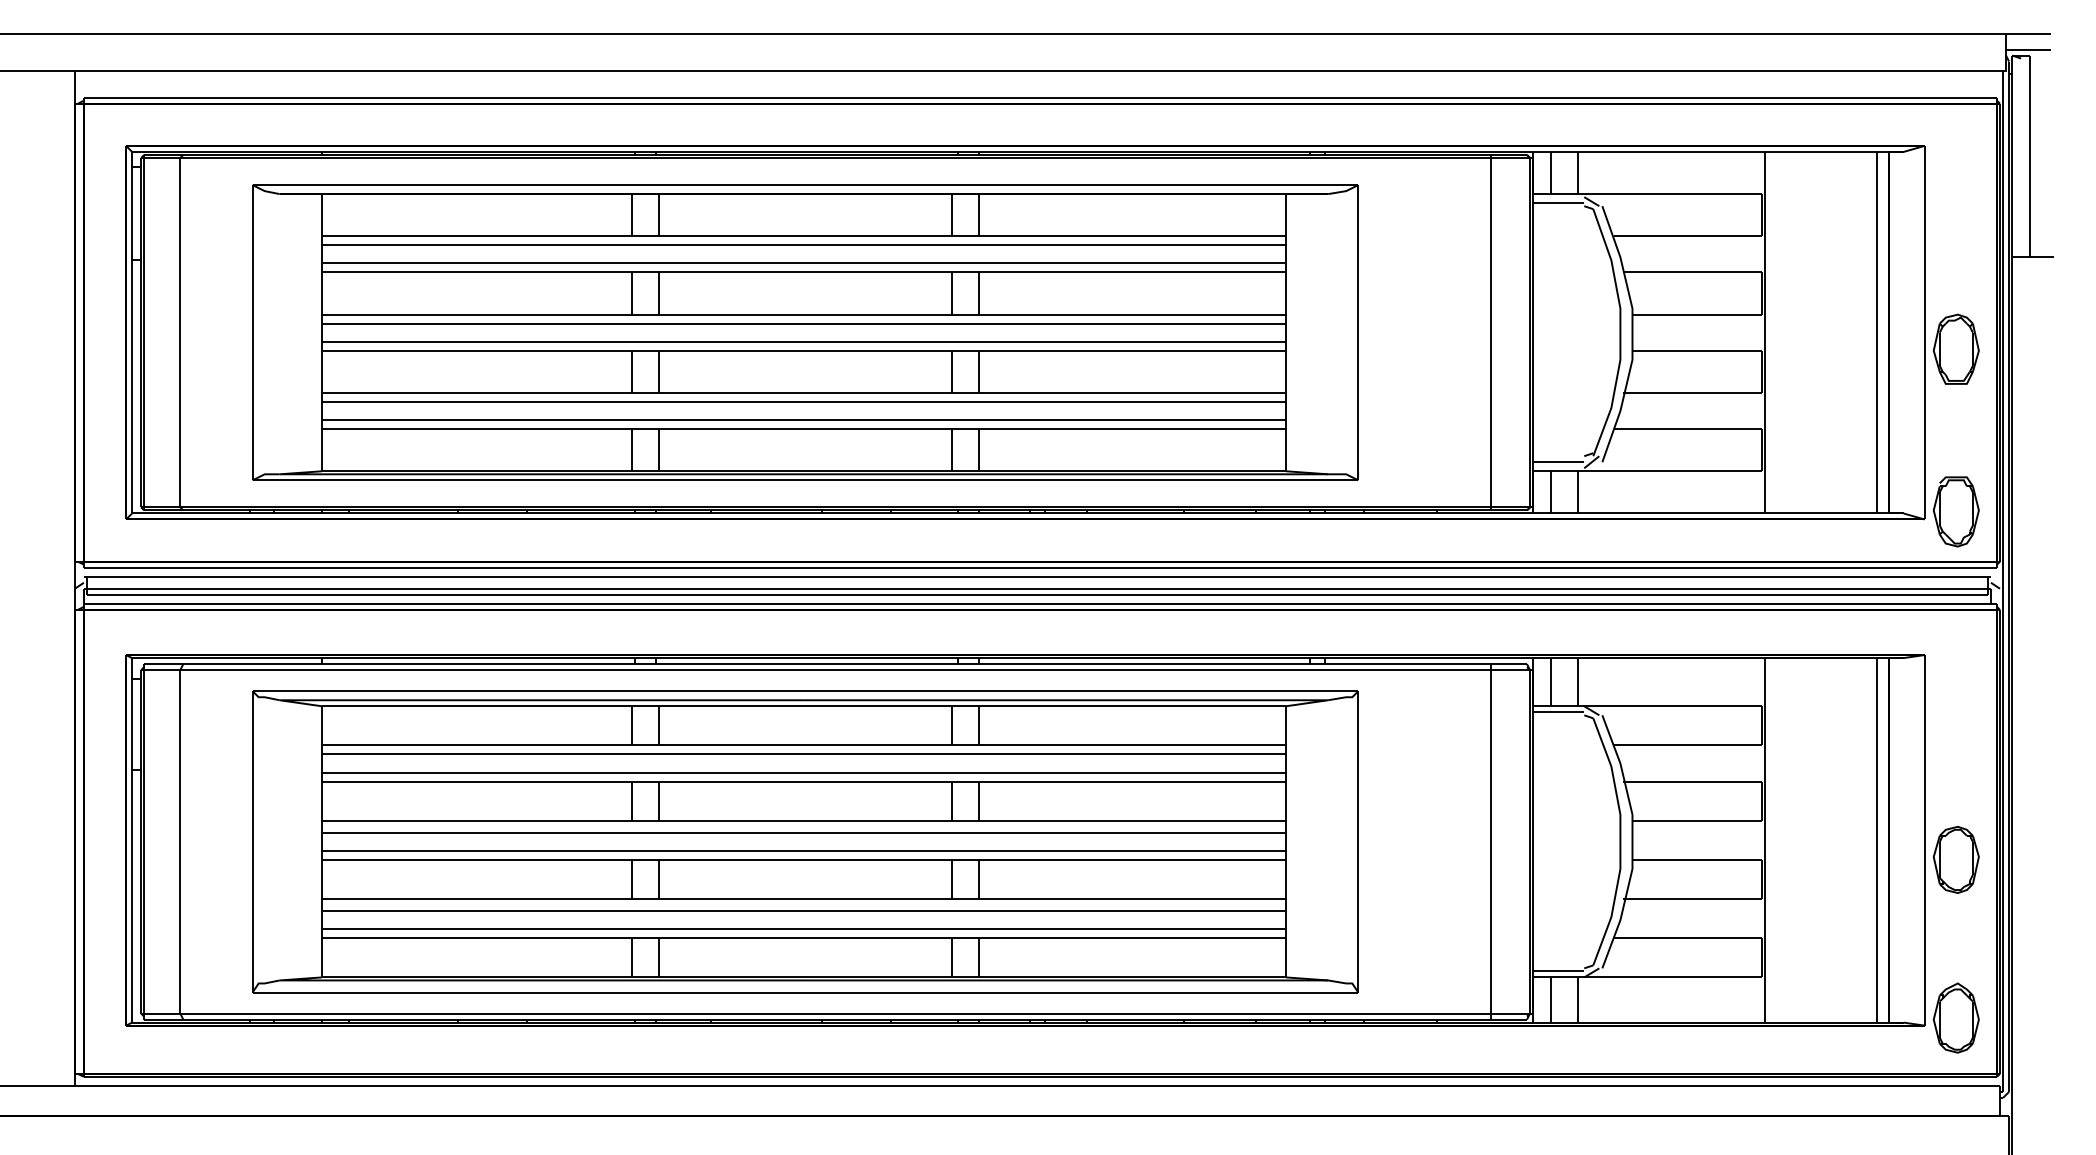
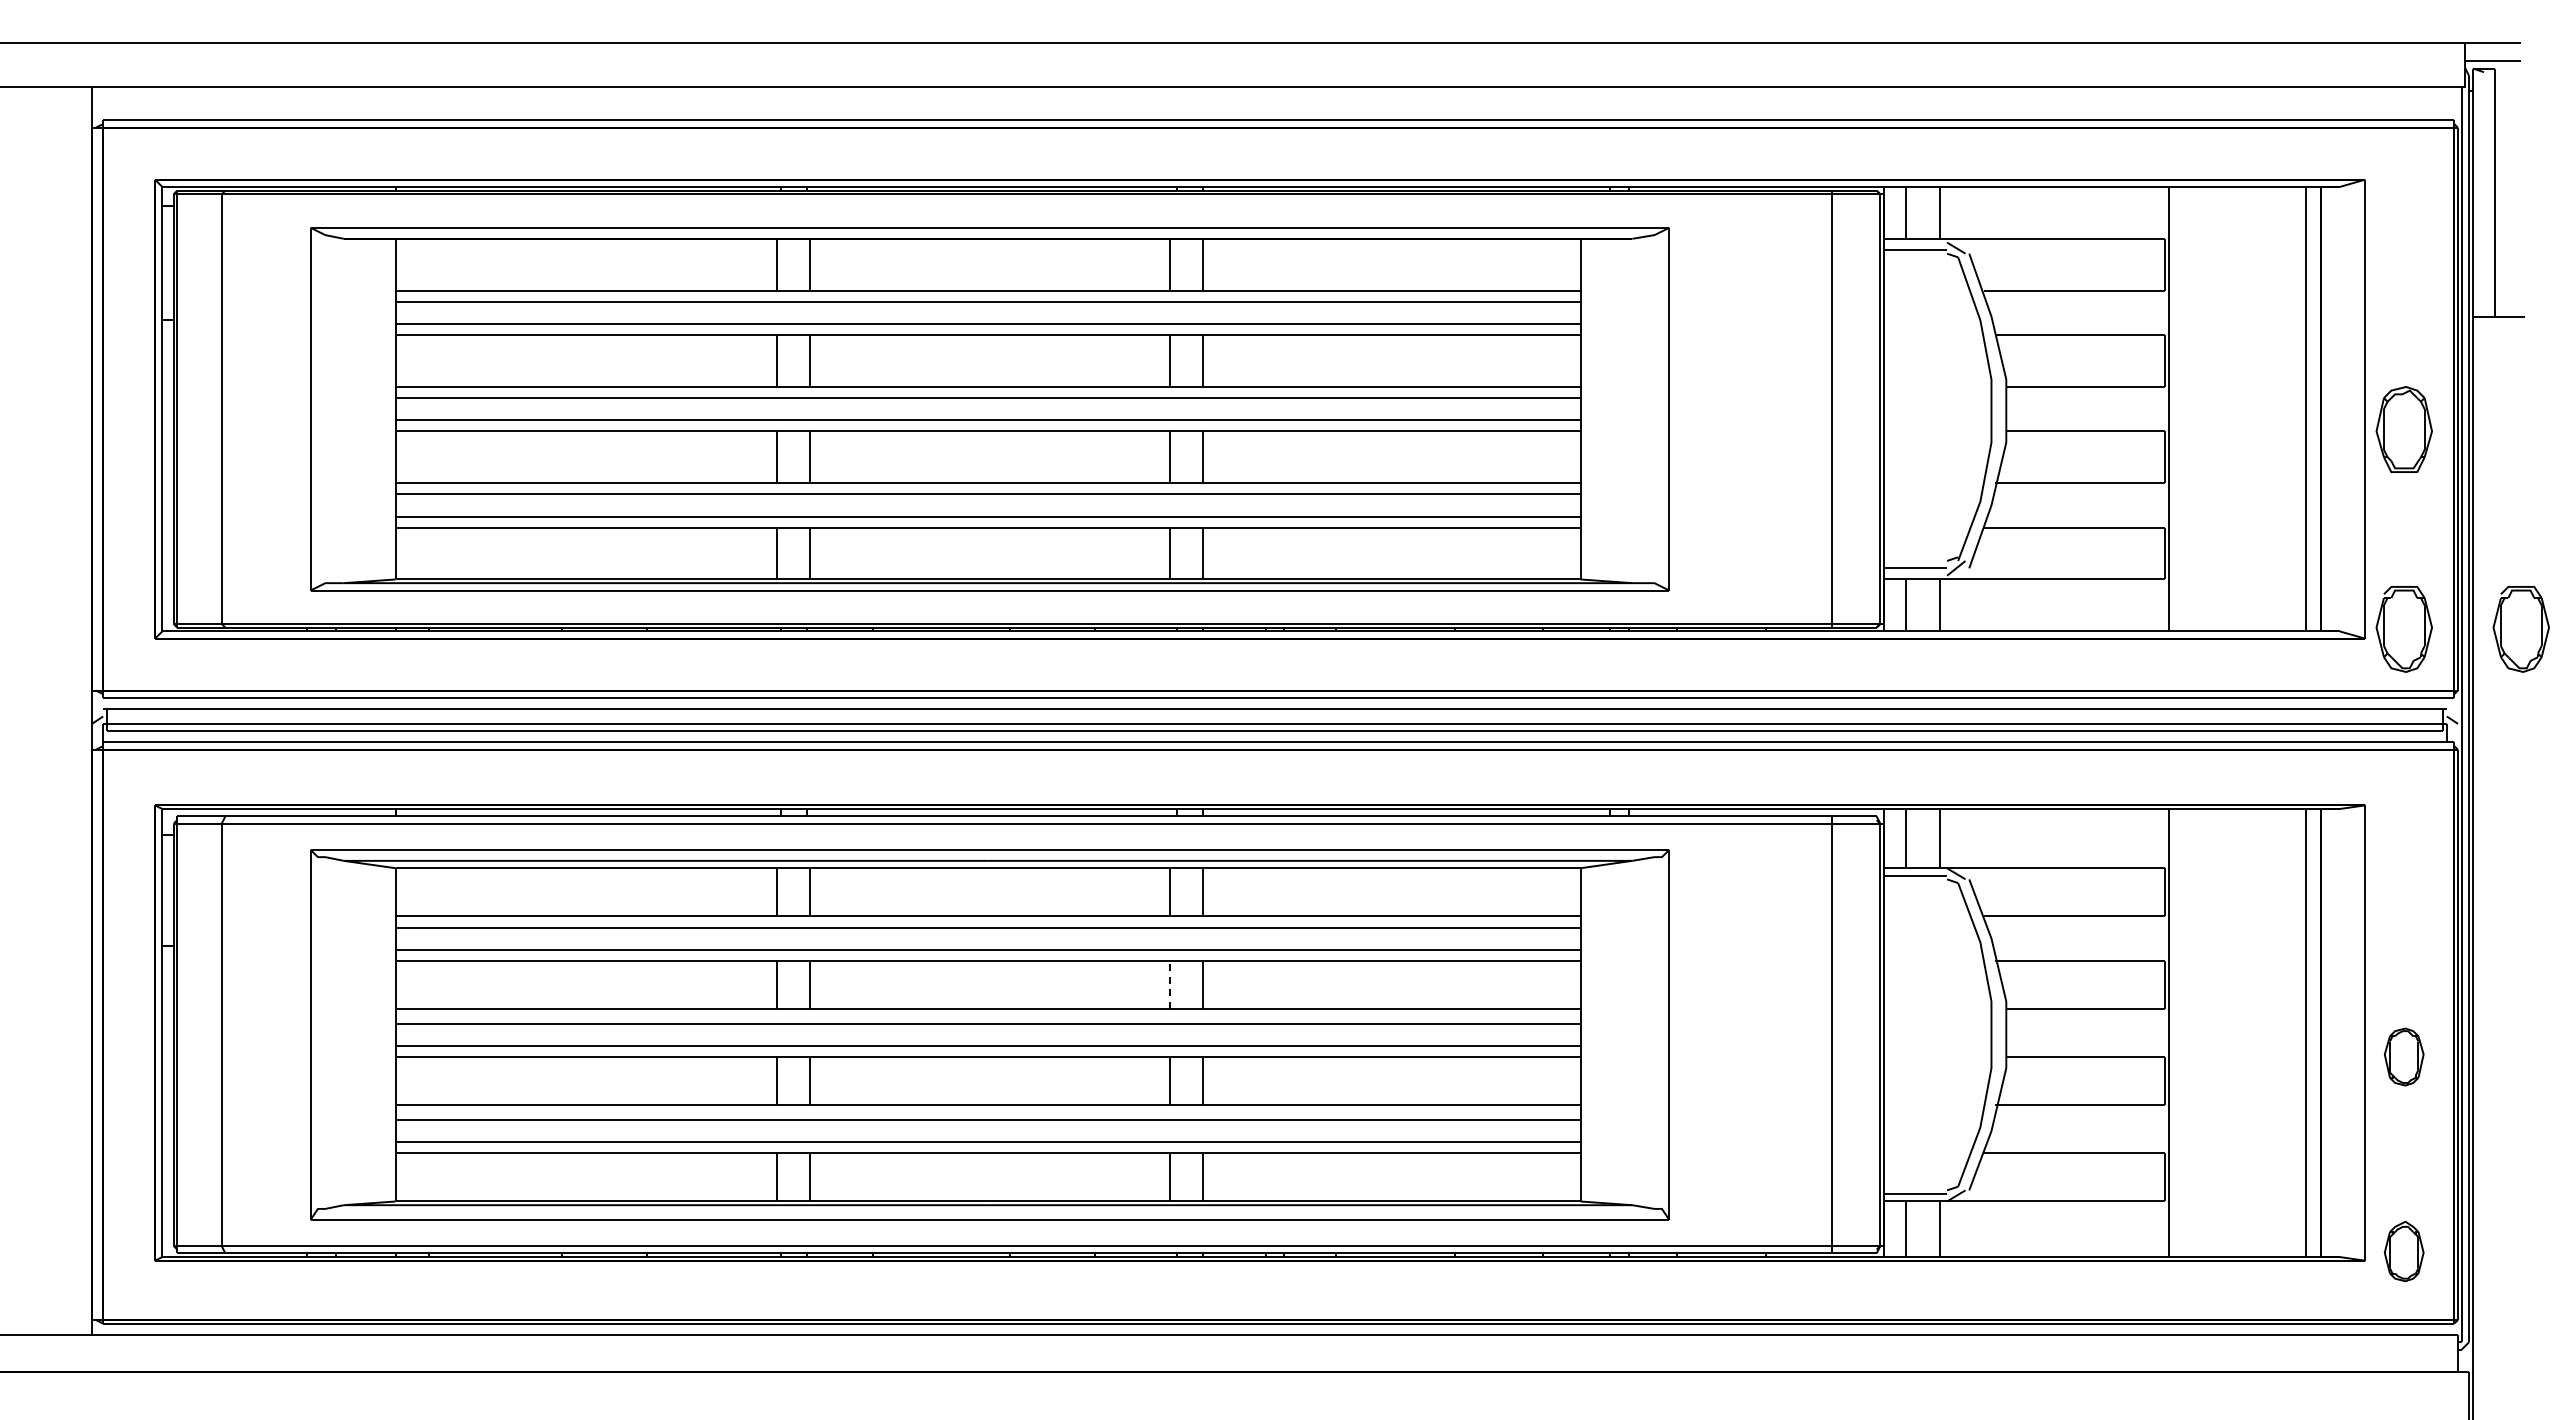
part: (2050, 511) -> (2520, 629), added
line: (951, 800) -> (1169, 984), solid -> dashed
part: (1955, 859) -> (2403, 1056), size x0.7
part: (1955, 1018) -> (2403, 1251), size x0.7

